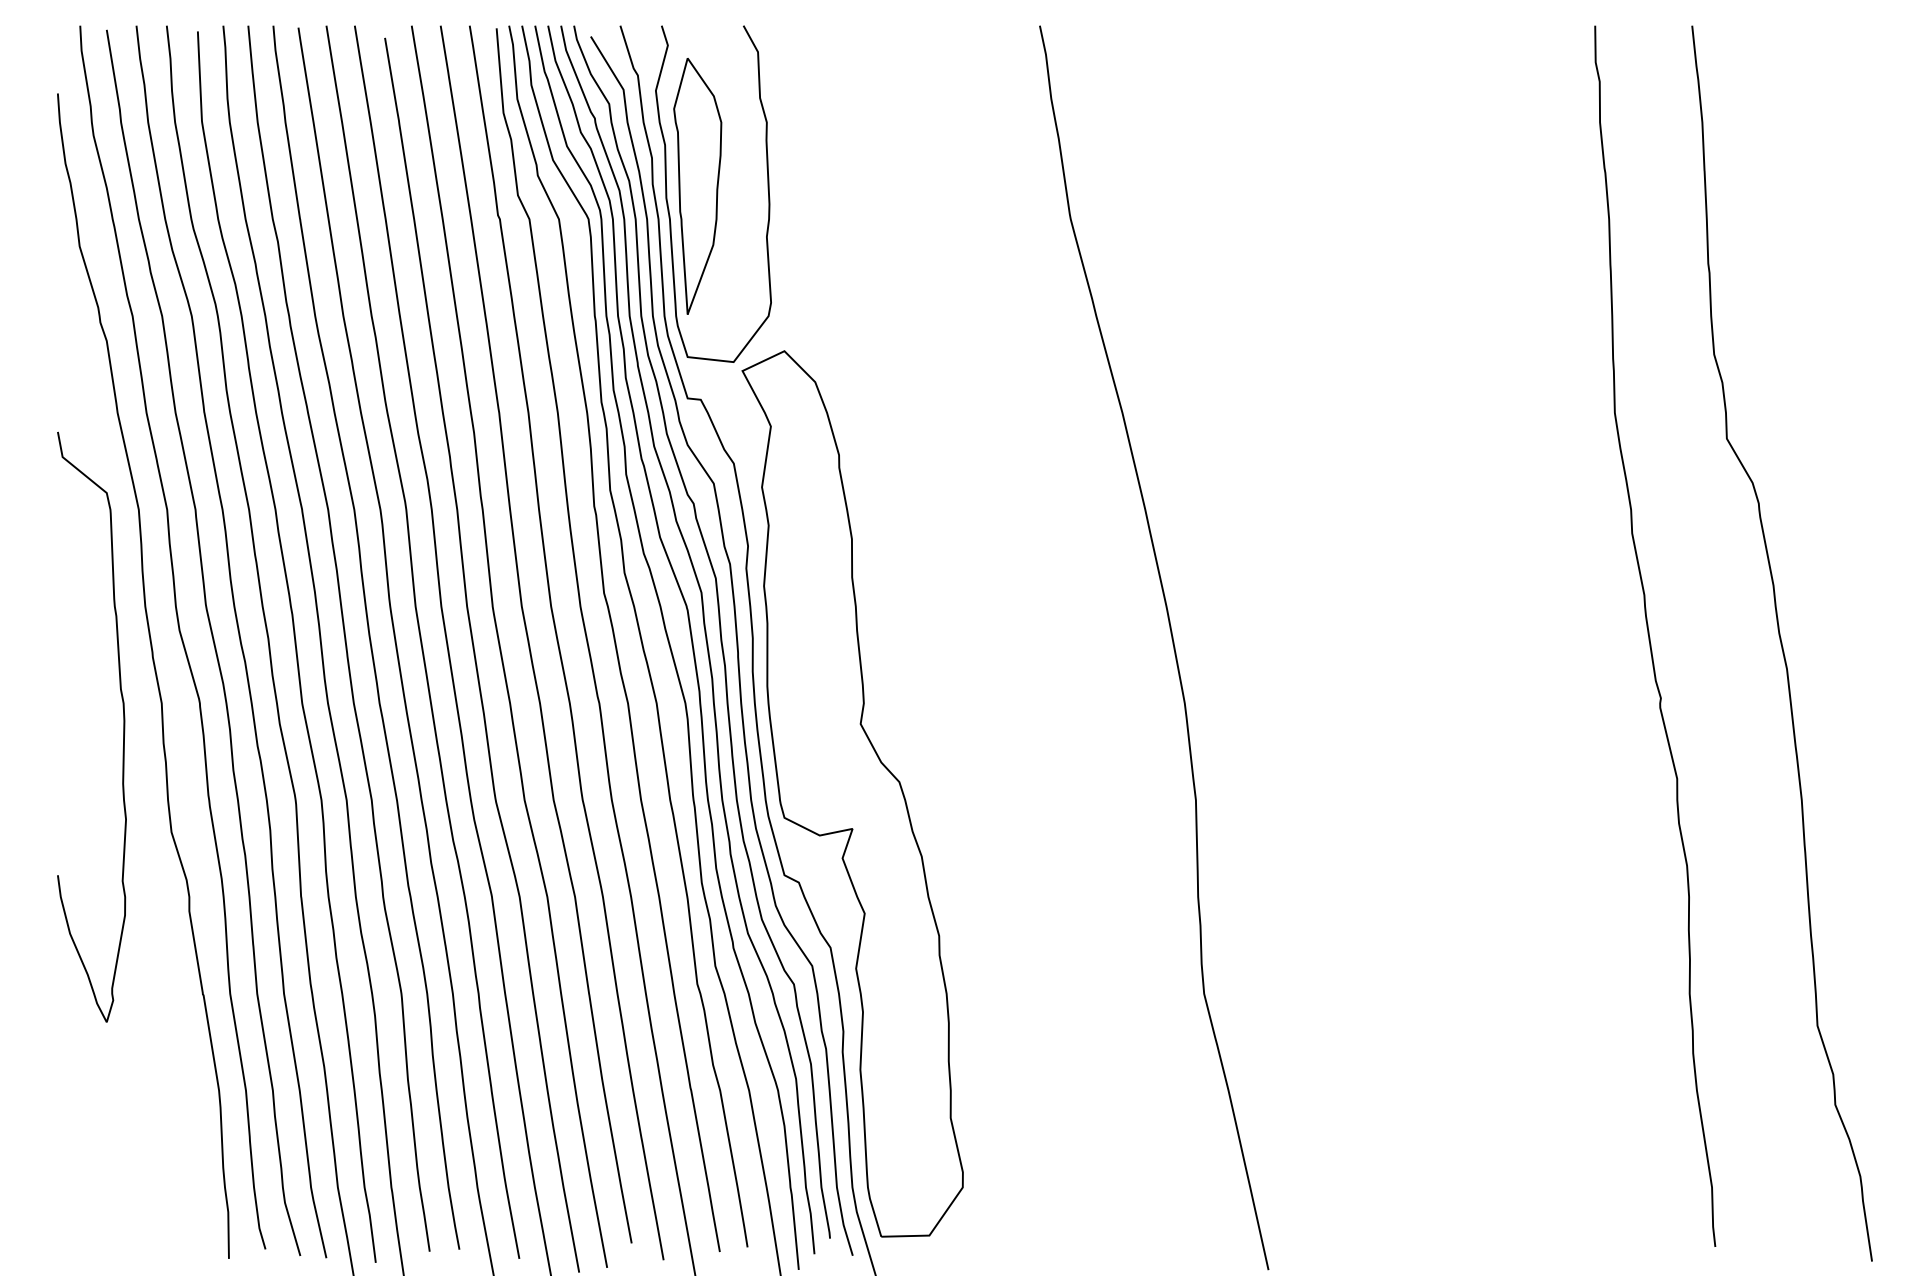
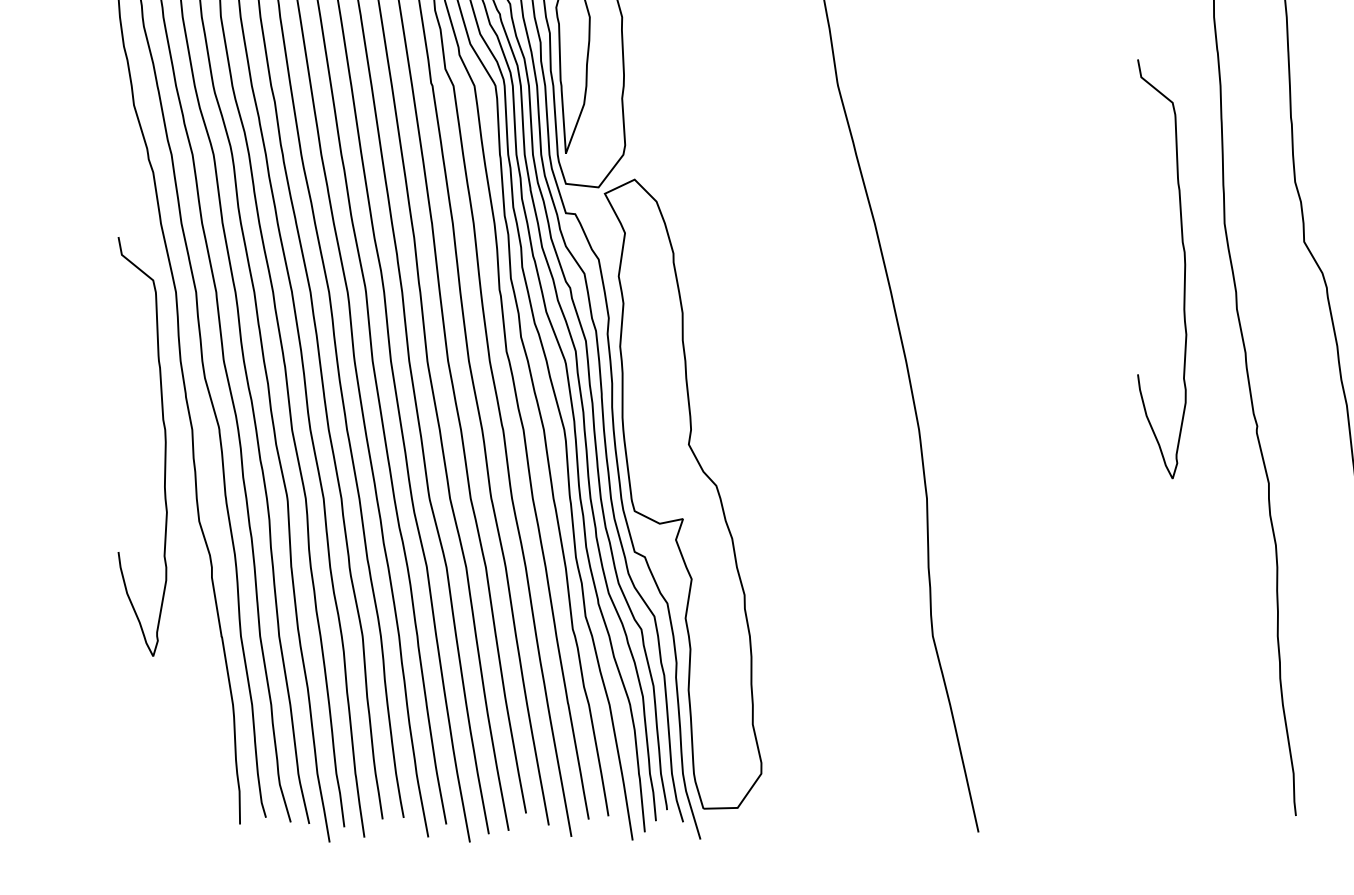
curve: (1558, 476) -> (1184, 268), added

